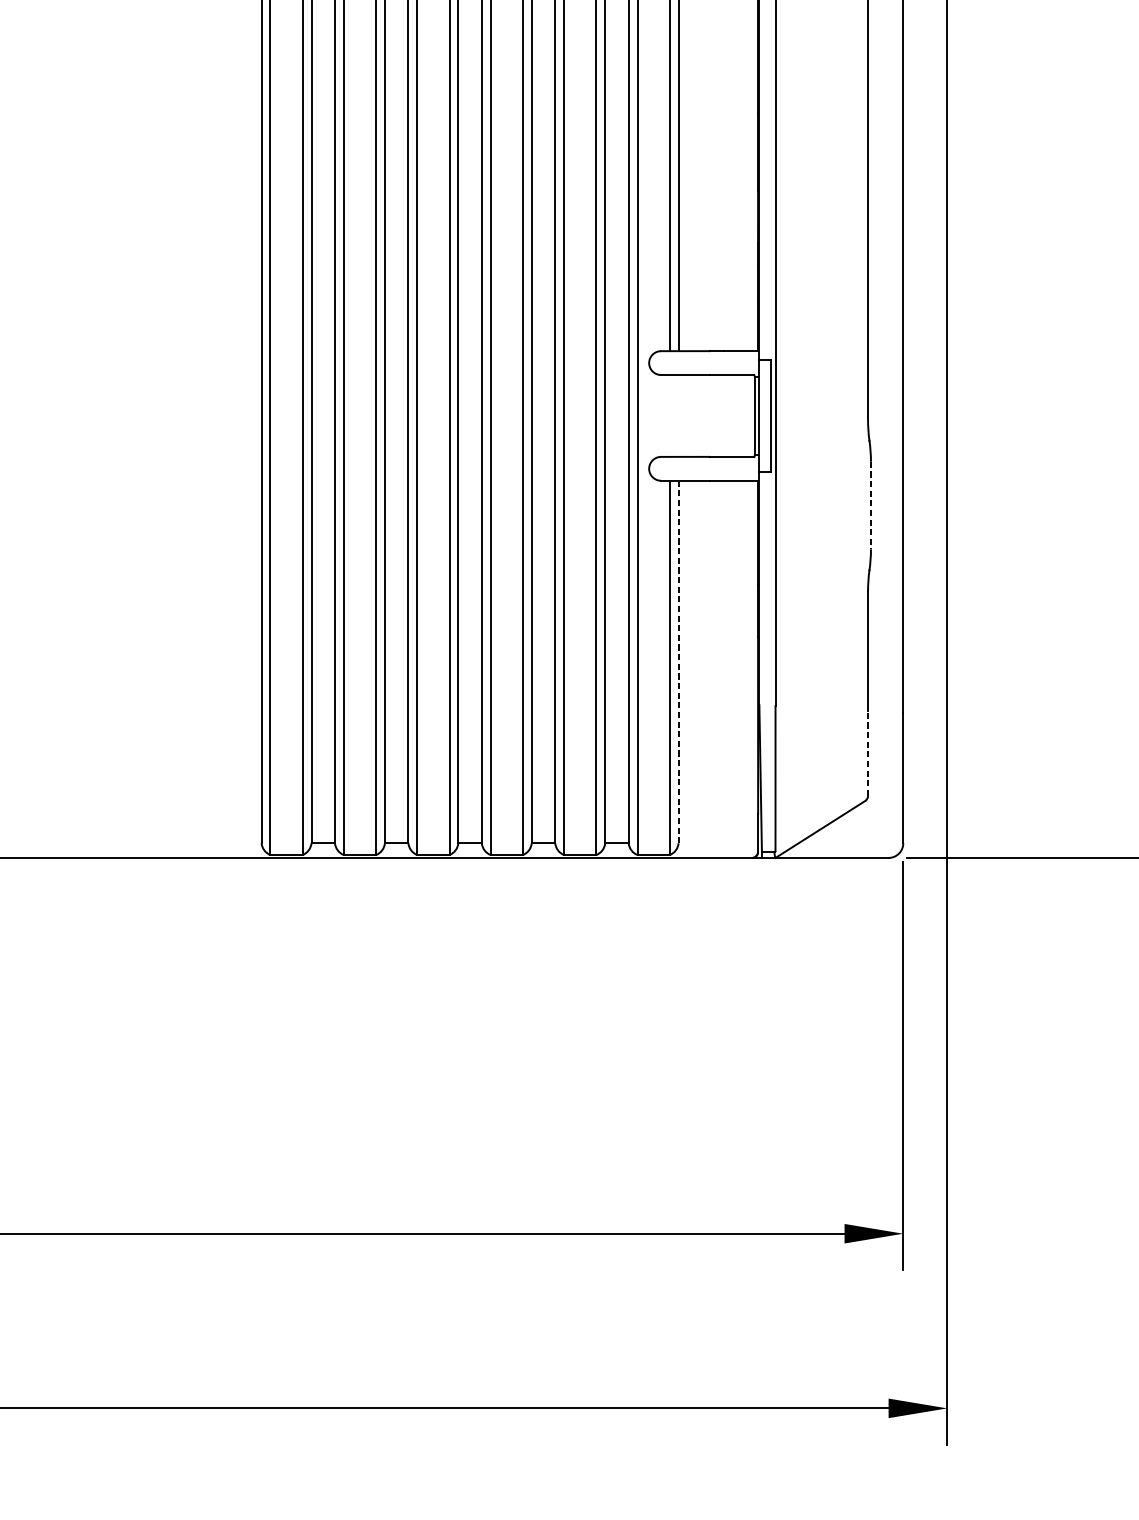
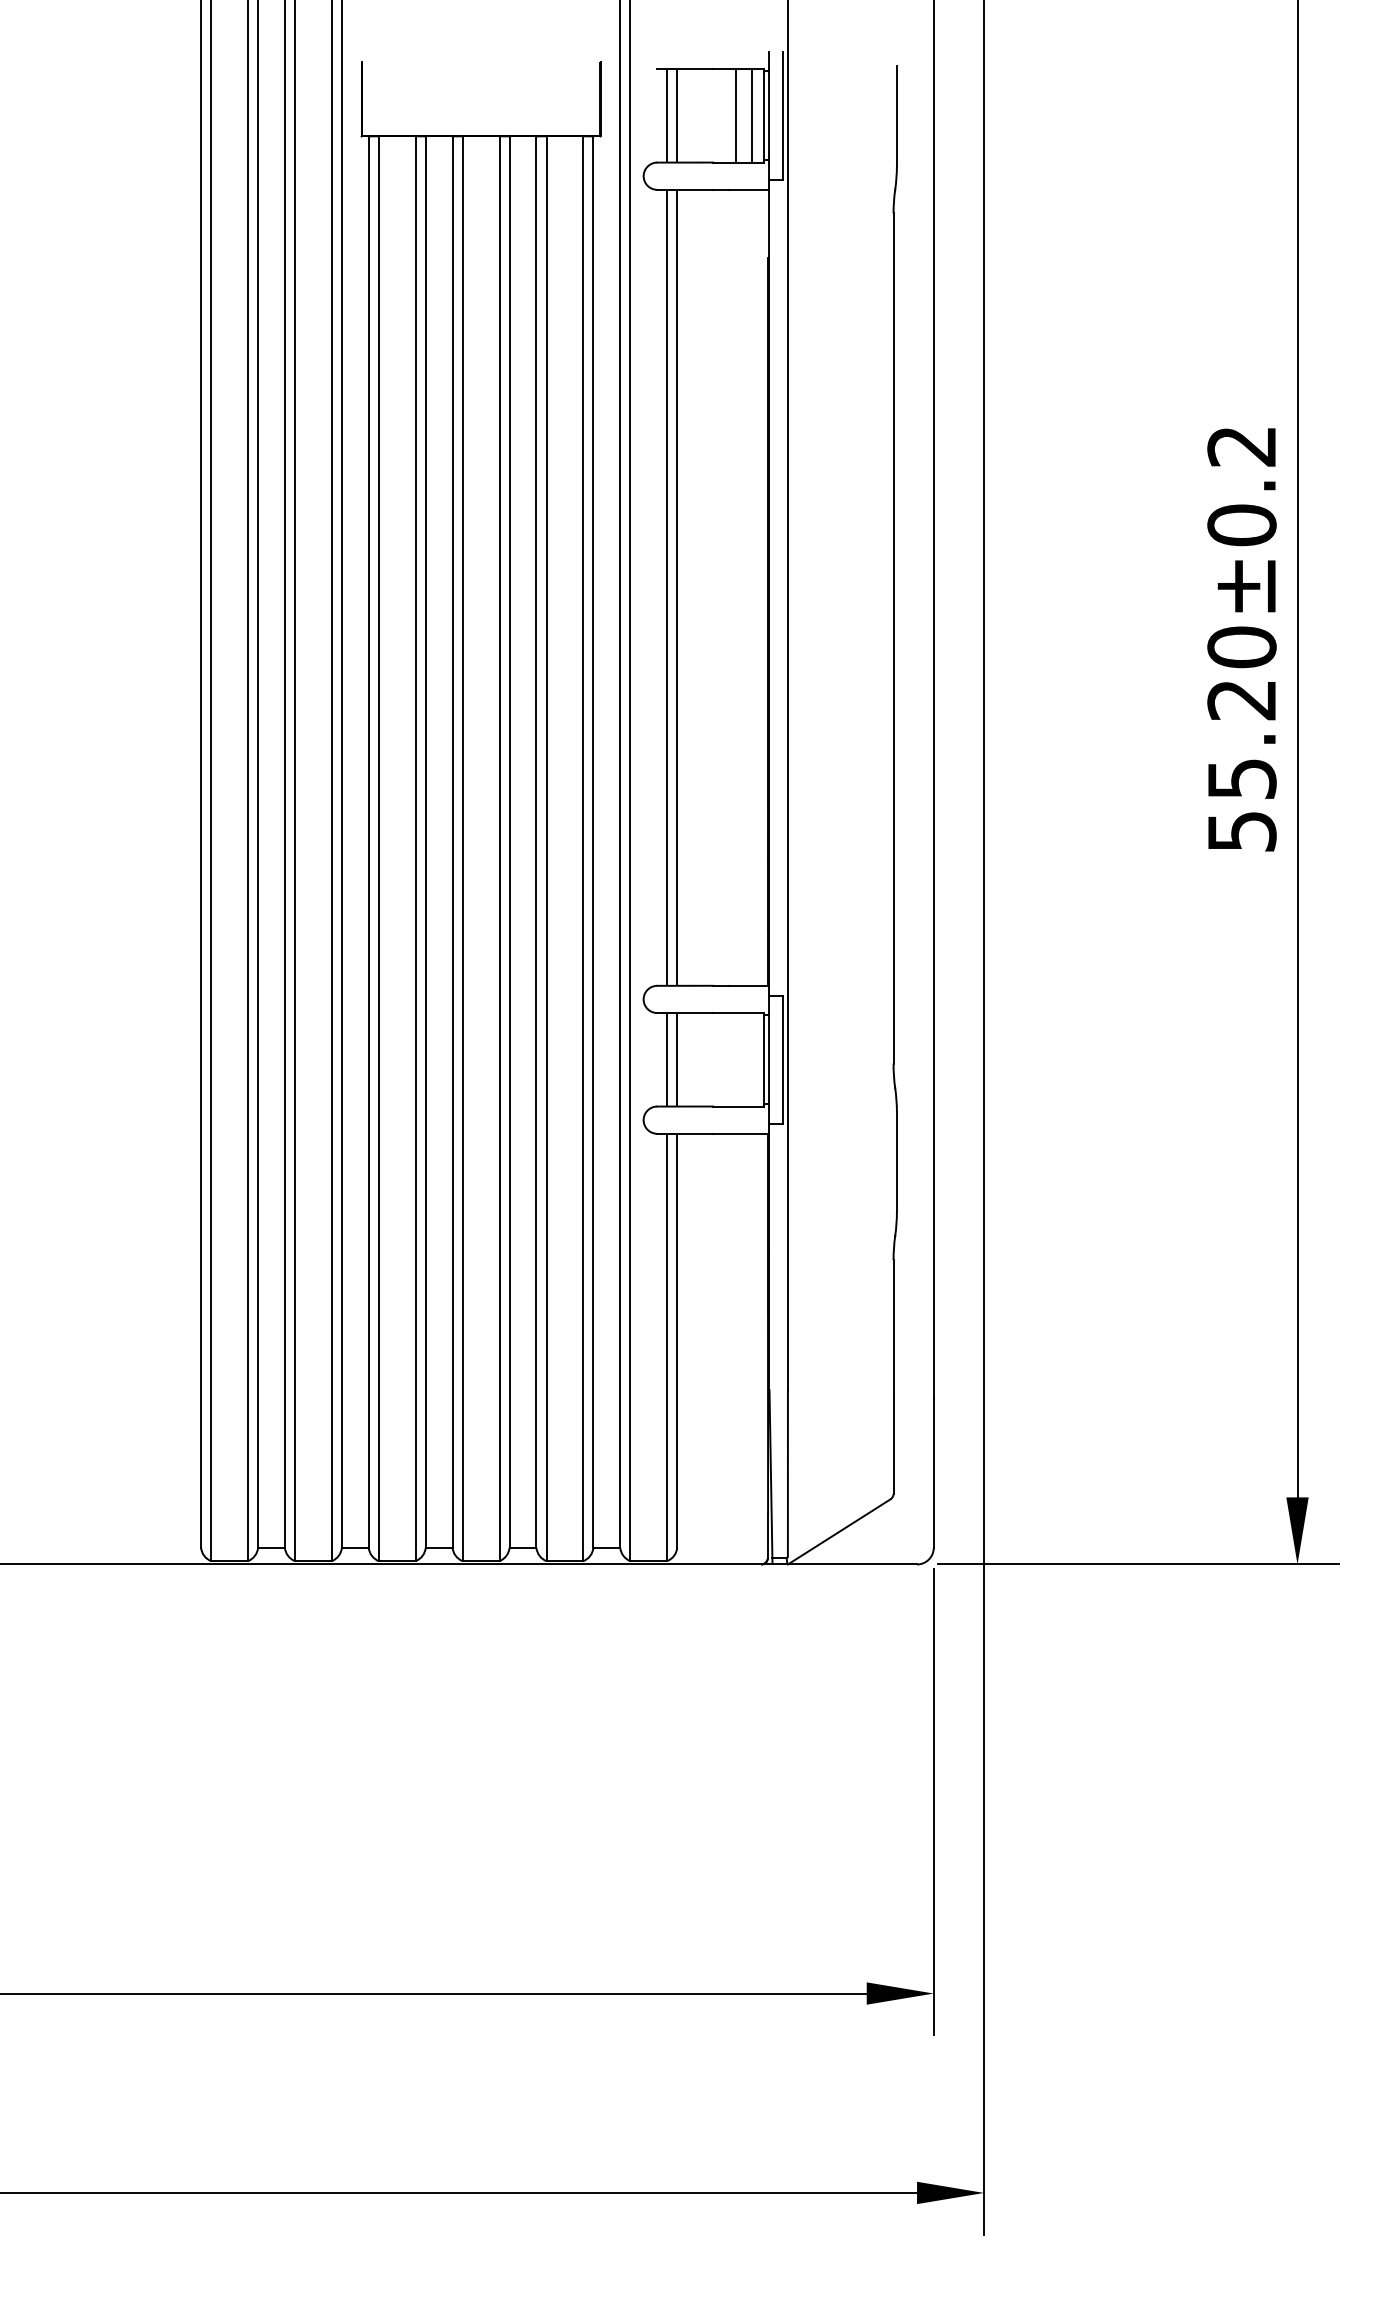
line: (670, 415) -> (667, 1059), added
line: (678, 415) -> (677, 1059), added
line: (870, 505) -> (896, 1162), dashed -> solid
line: (678, 661) -> (677, 1340), dashed -> solid
line: (867, 753) -> (893, 1445), dashed -> solid

